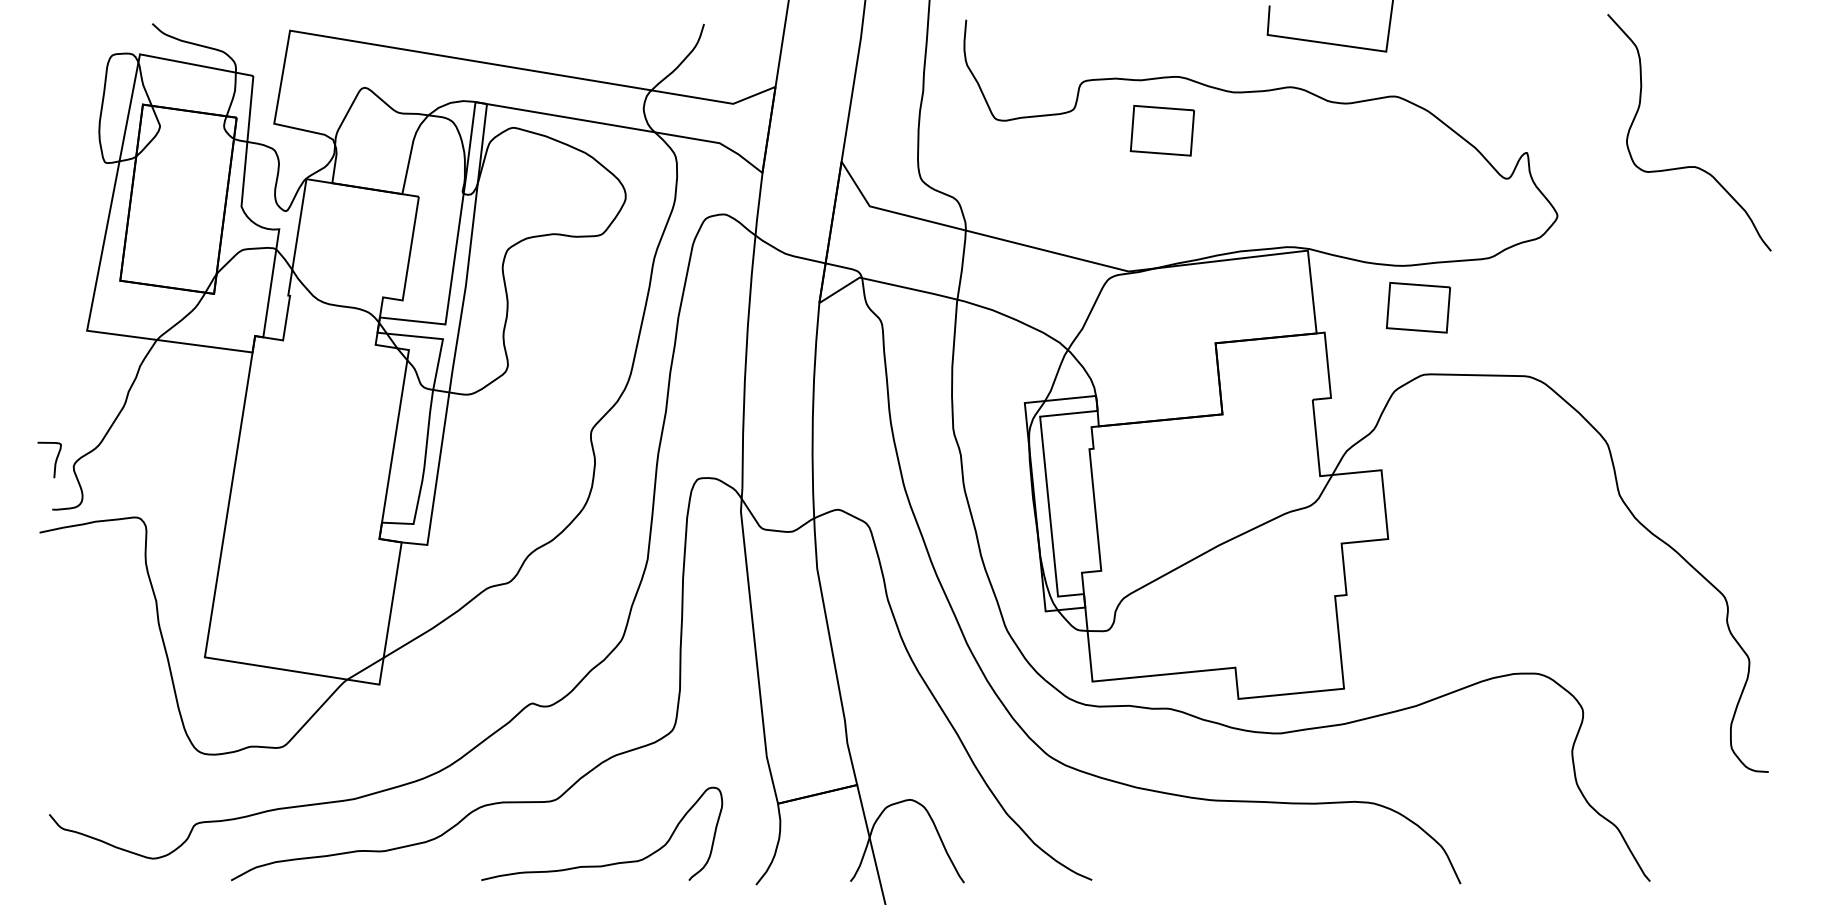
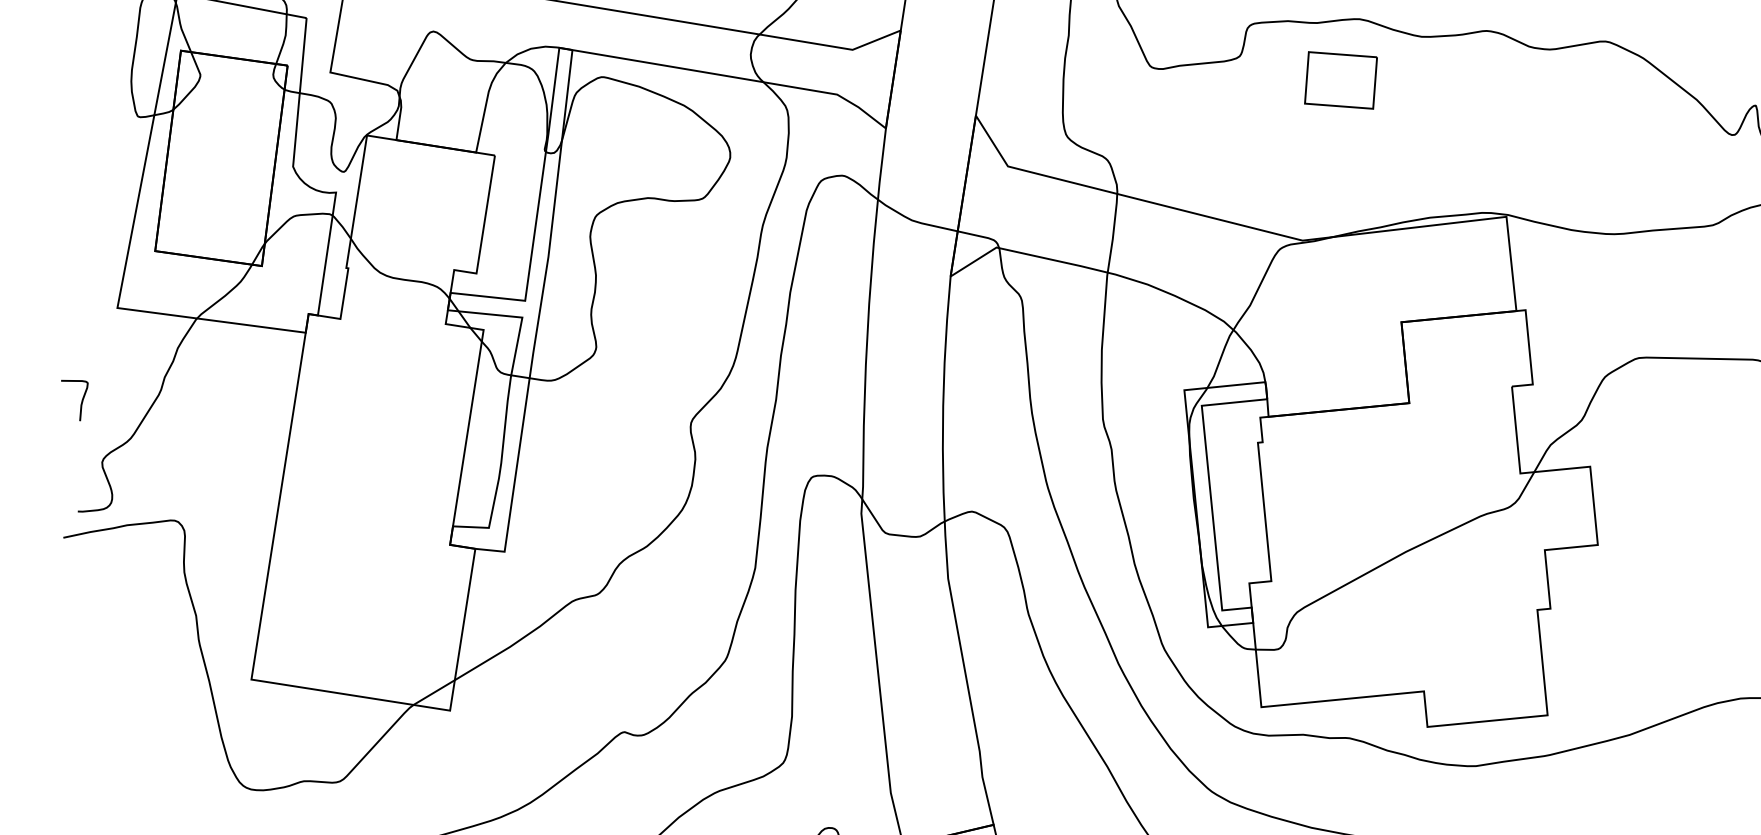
part: (1417, 307) -> (1631, 281), removed
curve: (55, 459) -> (81, 399), moved

